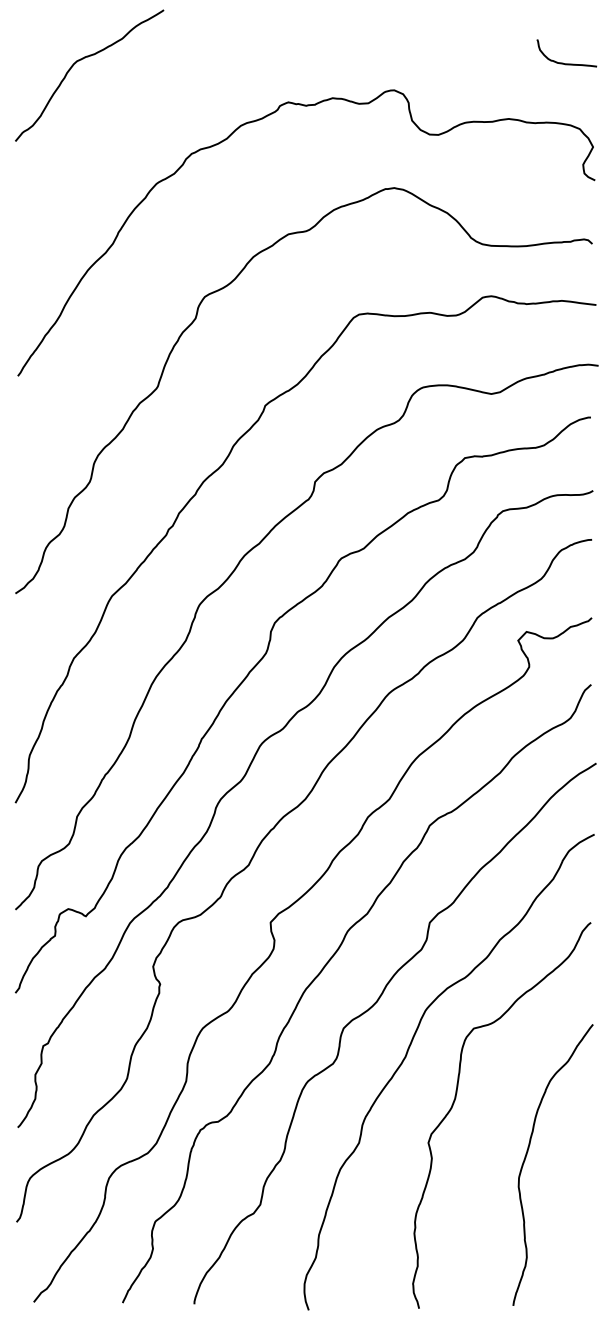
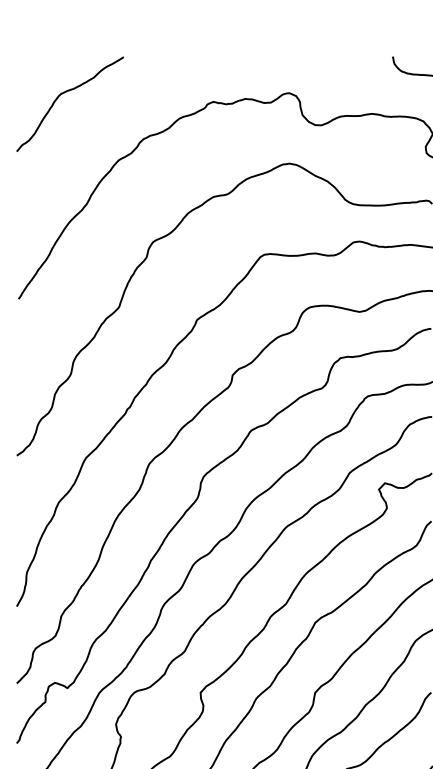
curve: (81, 60) -> (64, 93), moved

